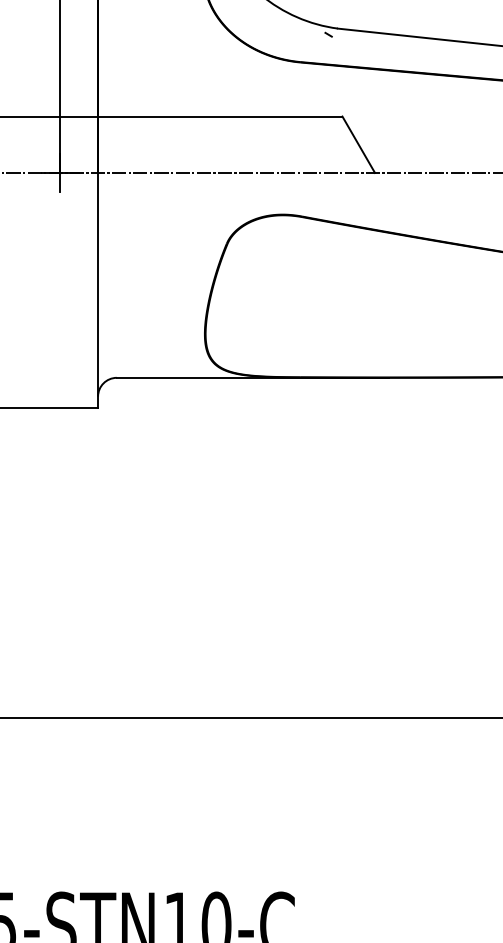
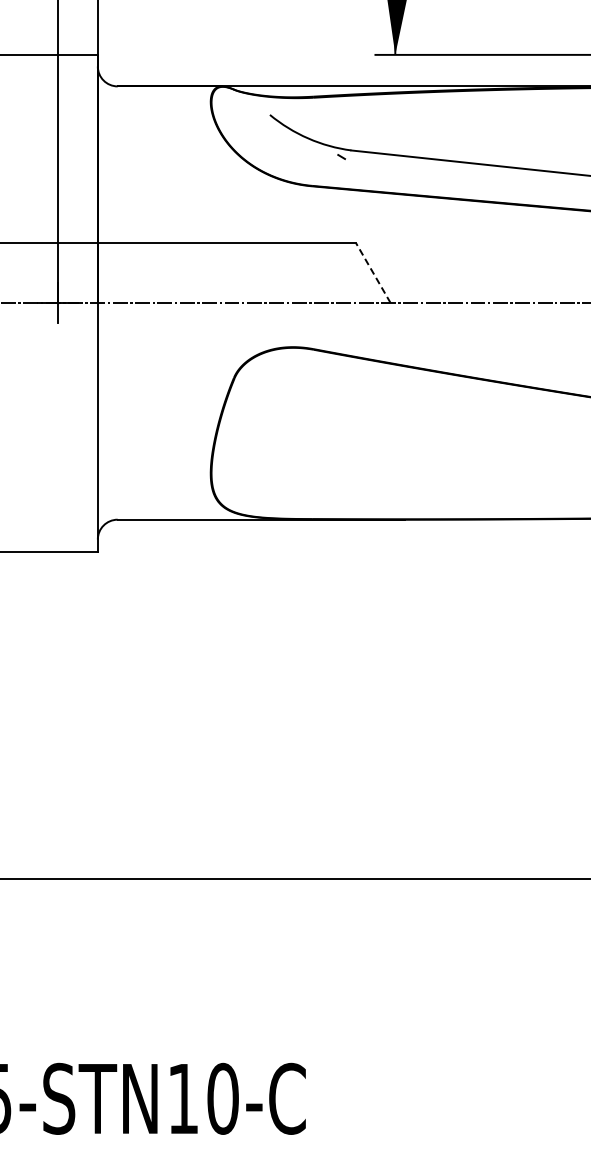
line: (358, 144) -> (373, 272), solid -> dashed

